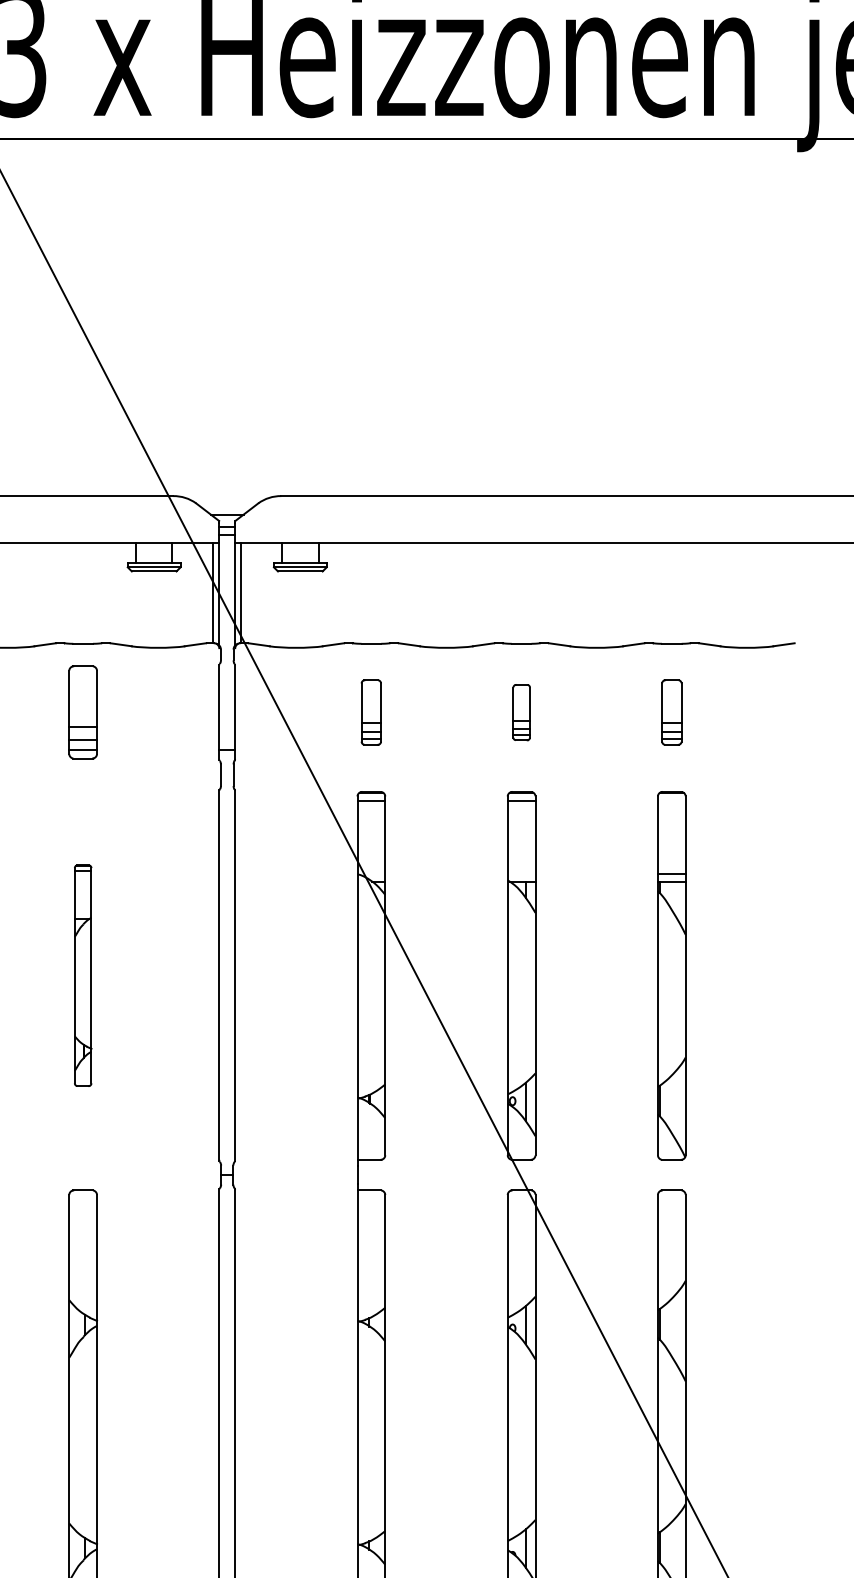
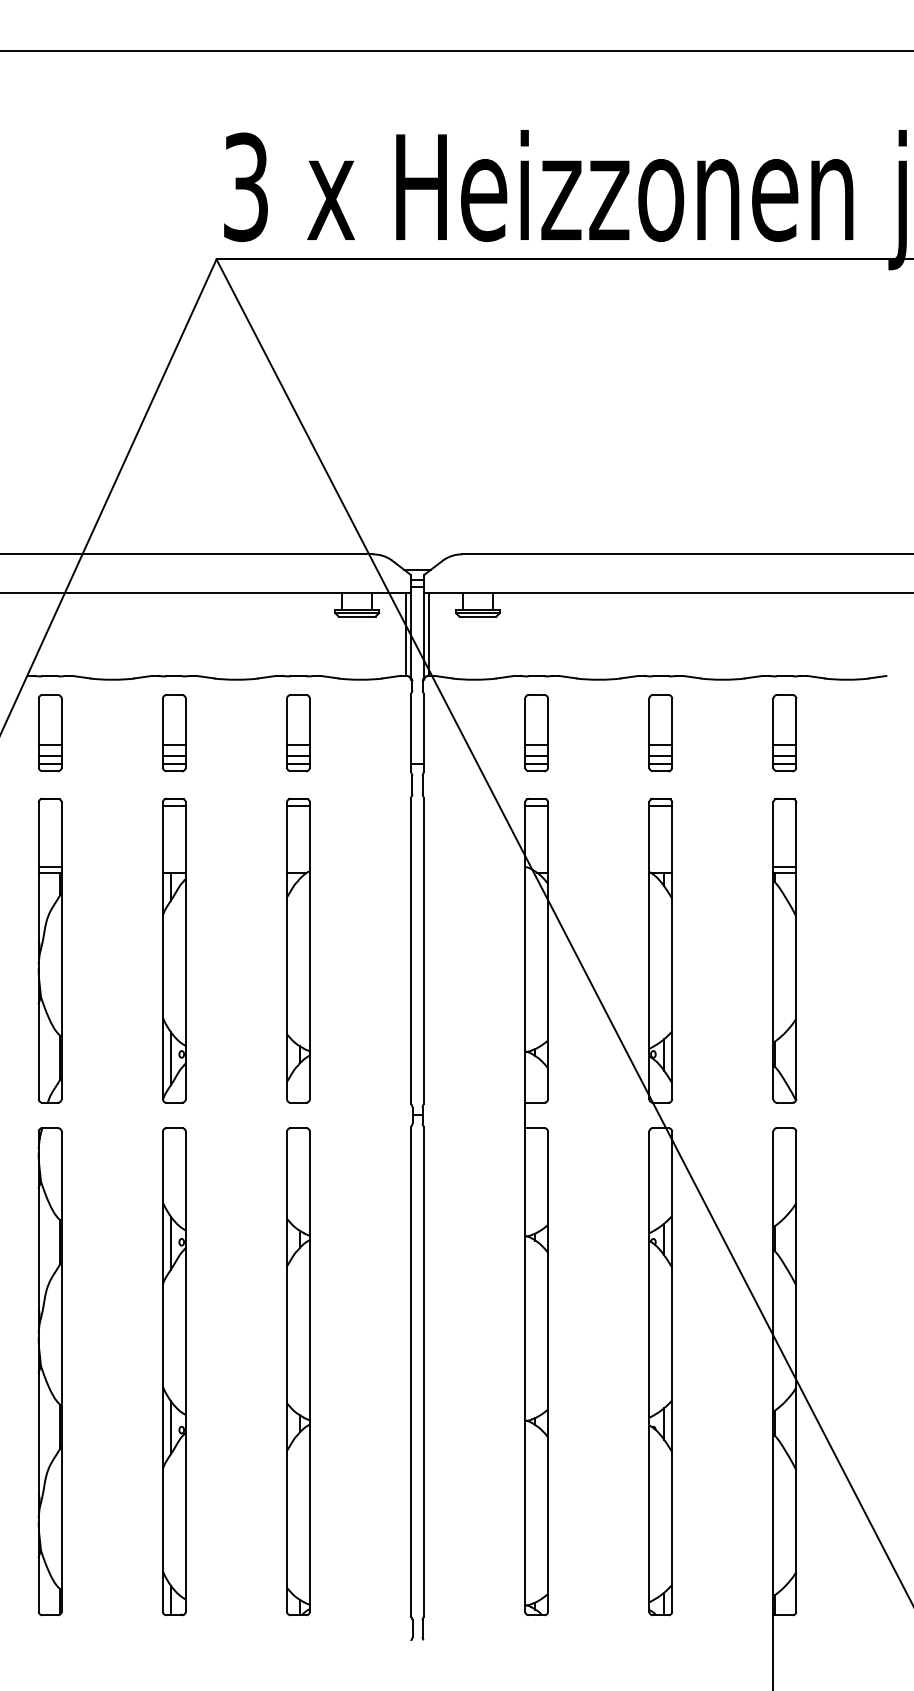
part: (371, 712) -> (536, 733), size x1.43
part: (521, 712) -> (660, 733), size x1.67
part: (671, 712) -> (784, 733), size x1.43
part: (83, 975) -> (298, 950), size x1.67

